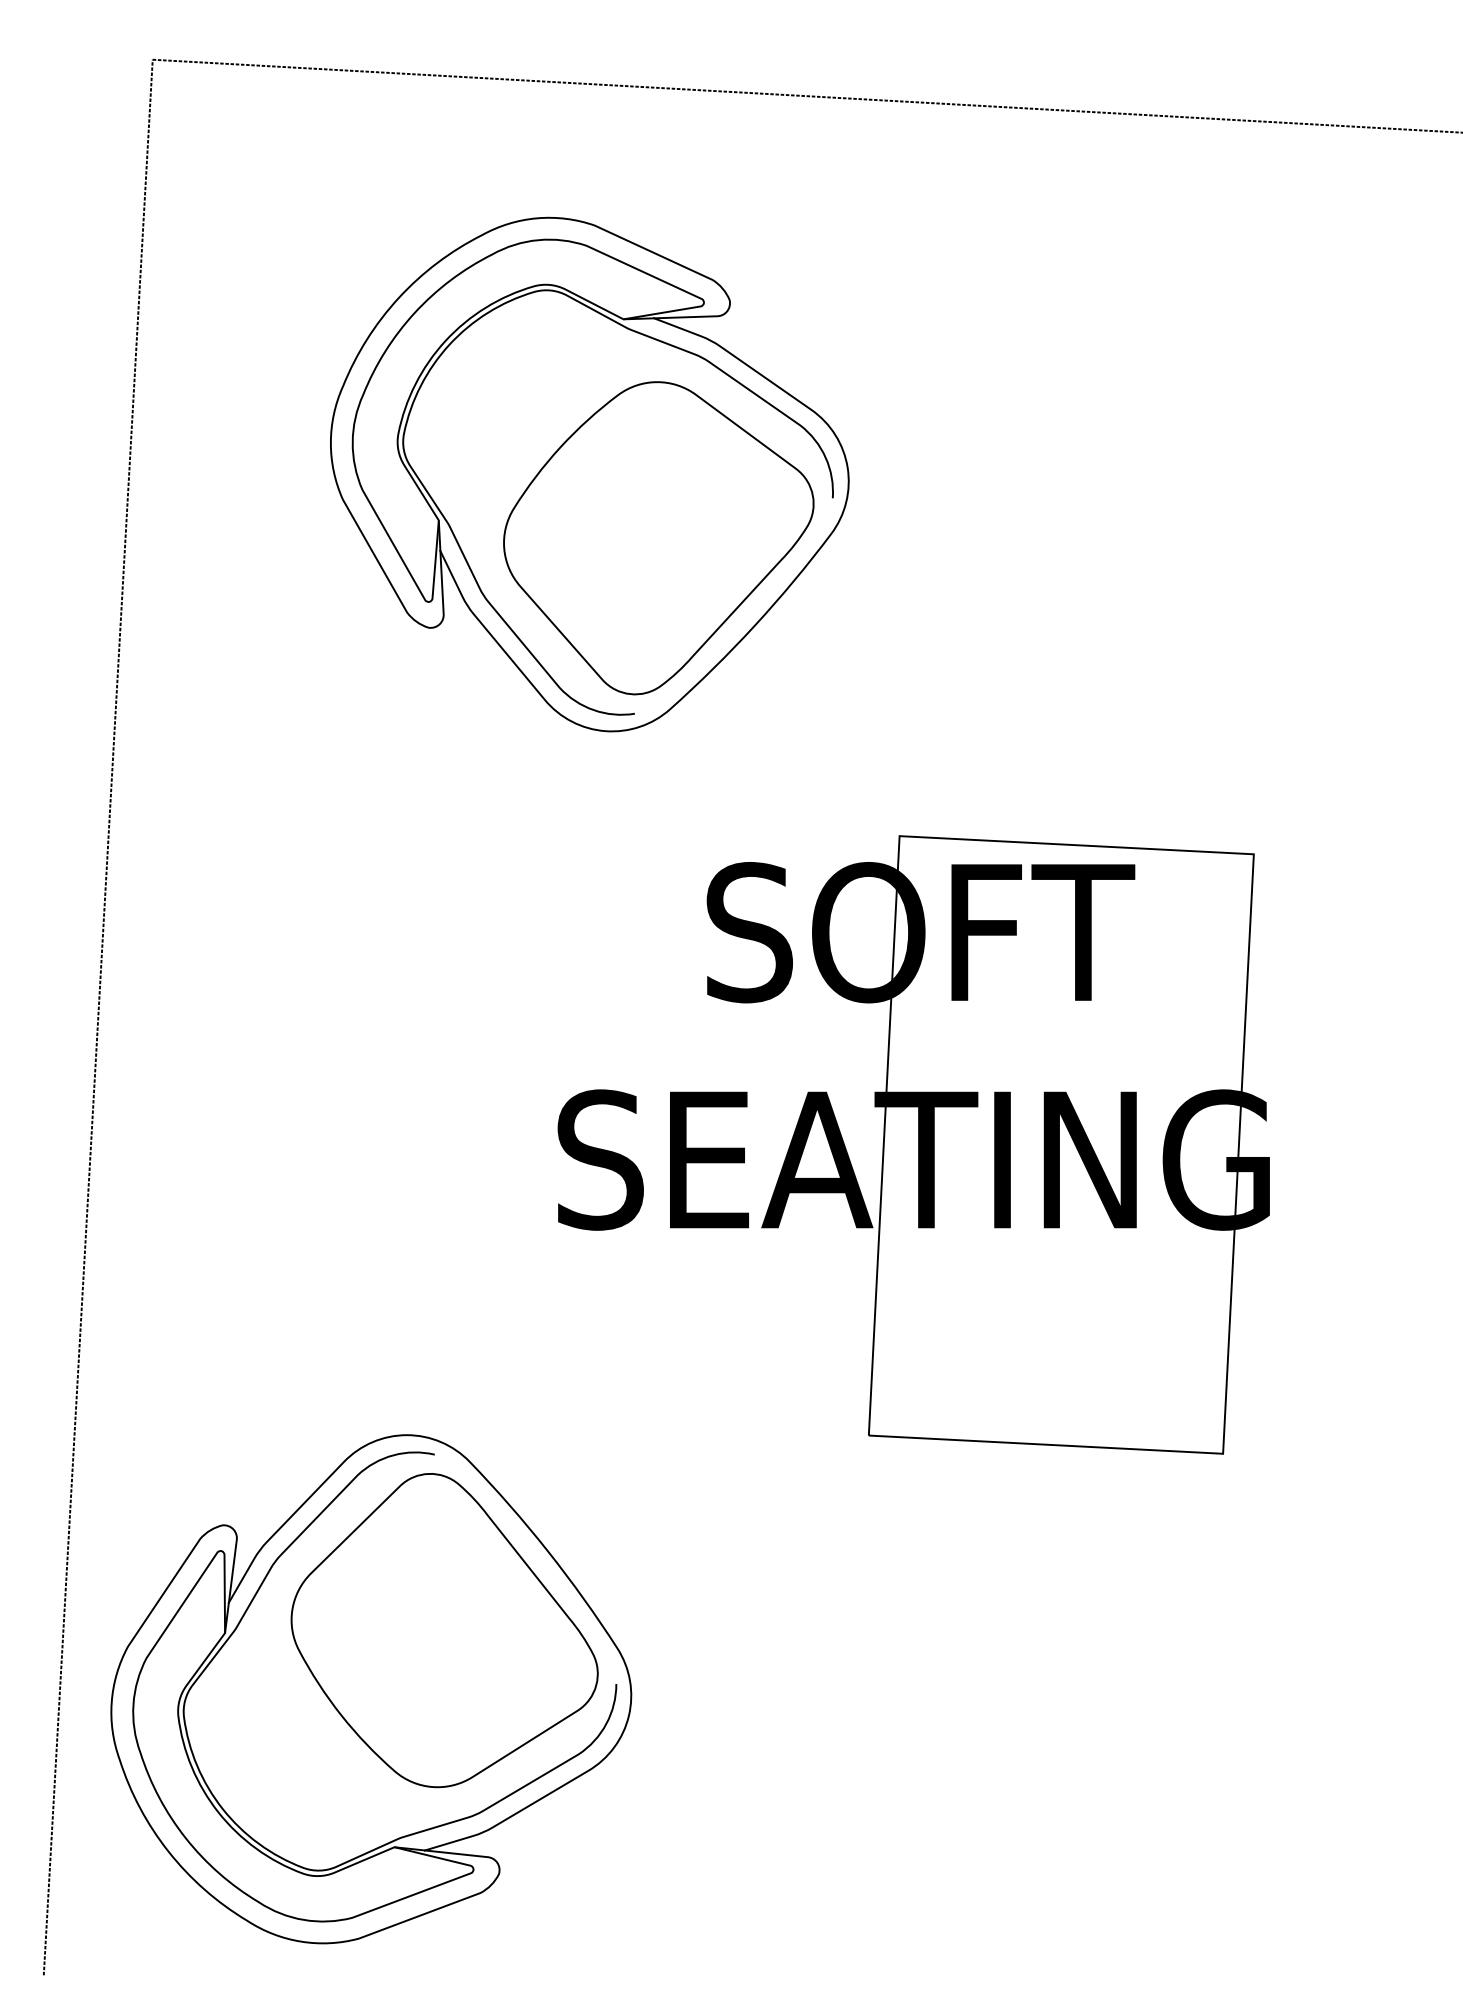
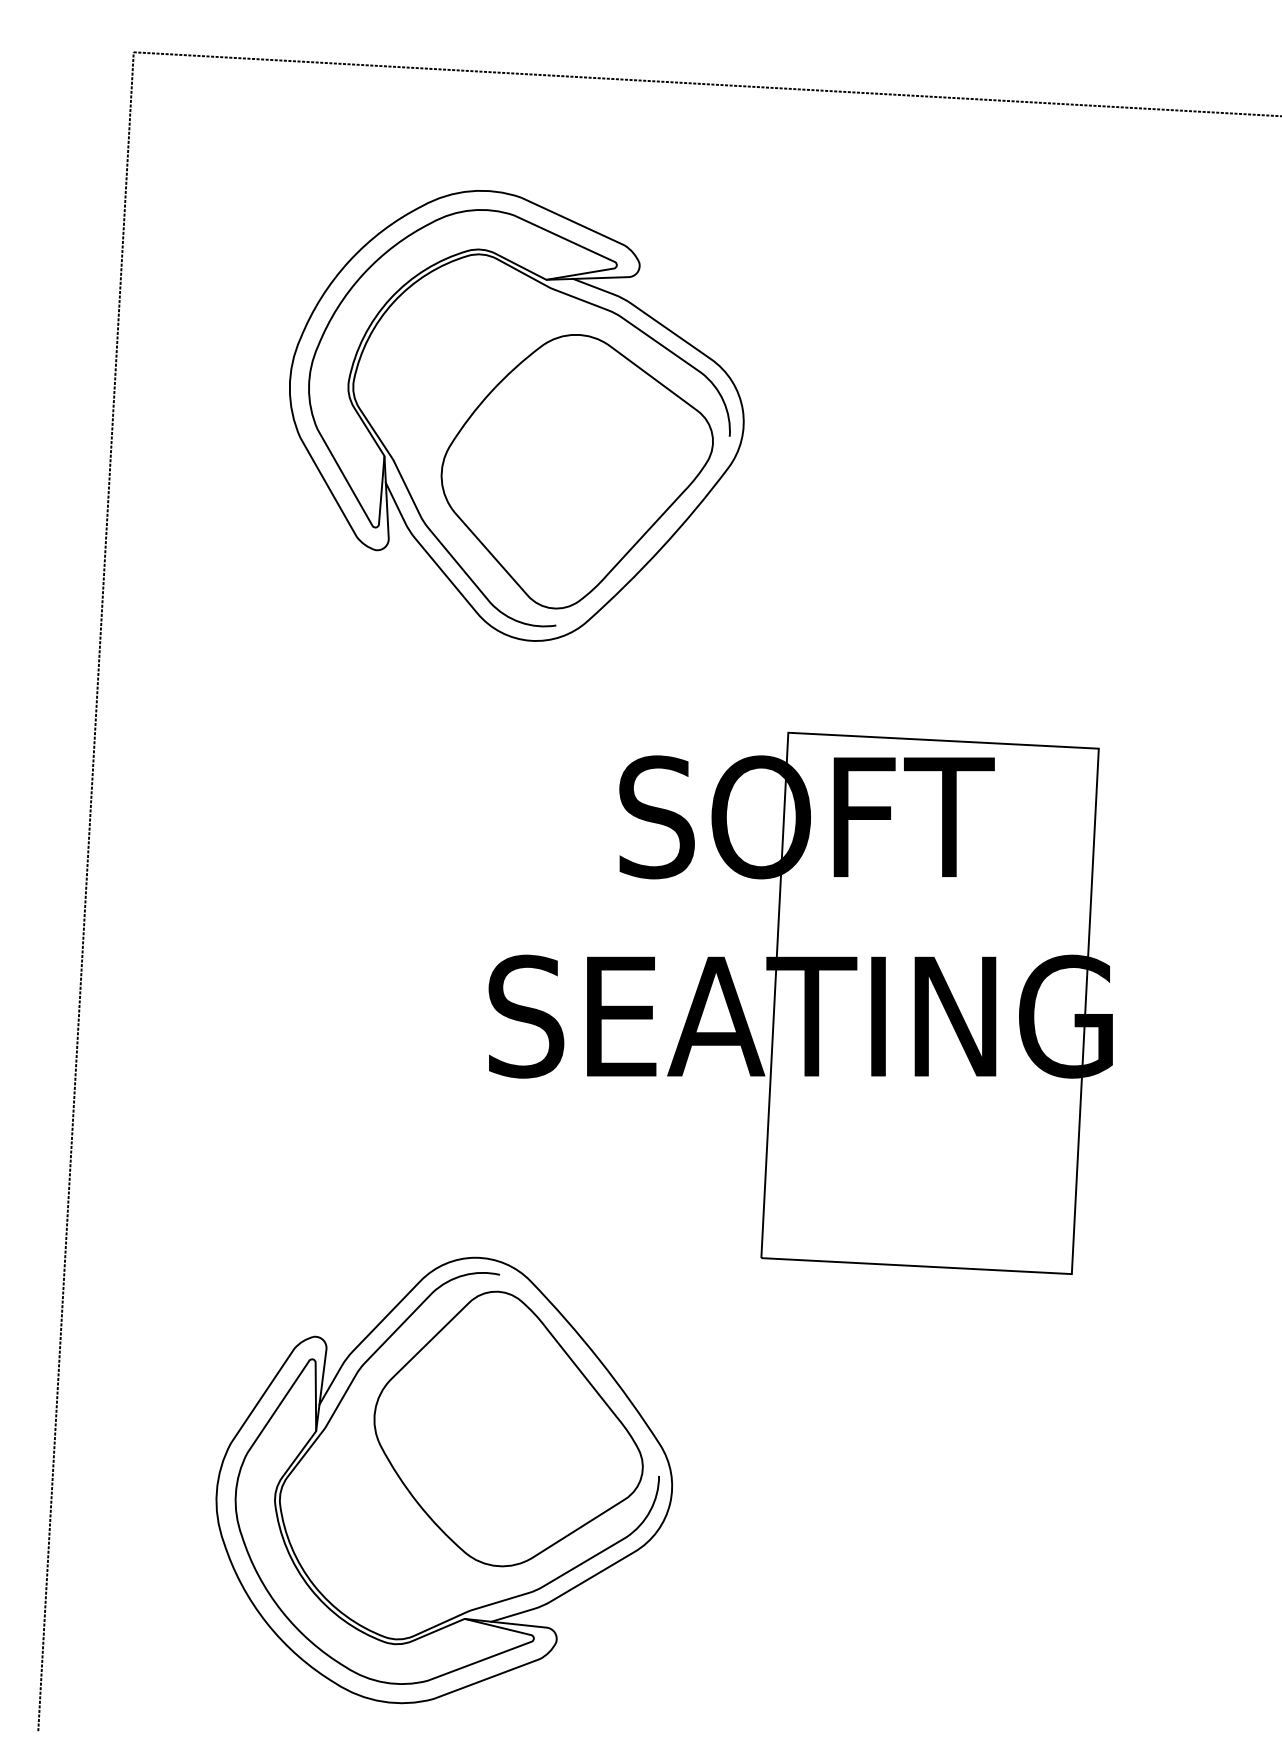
part: (371, 1689) -> (444, 1480), moved

